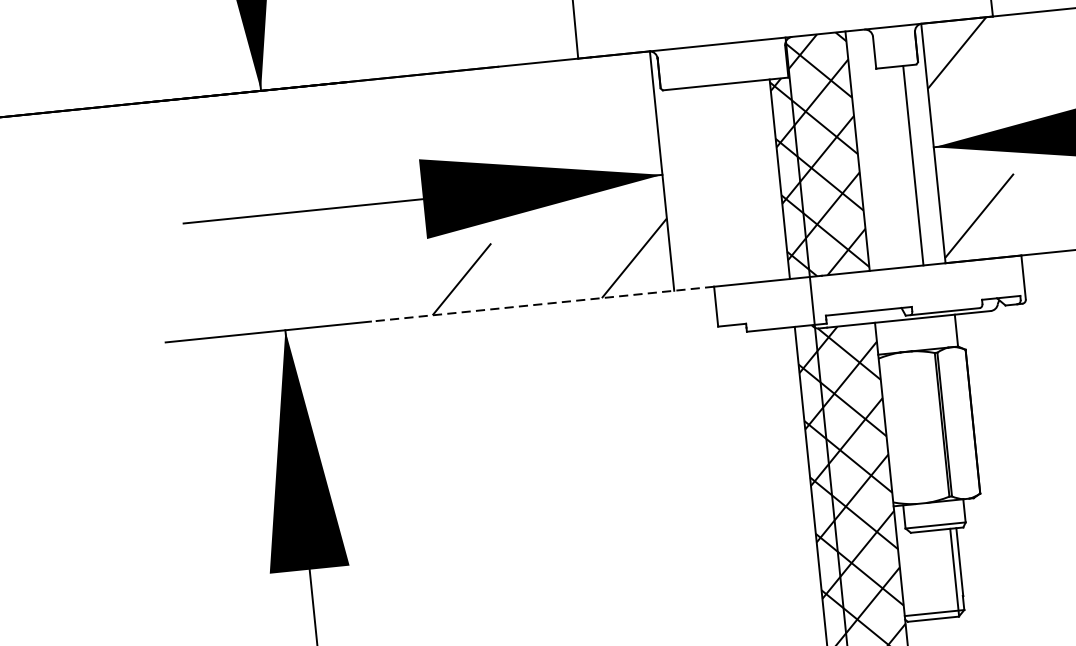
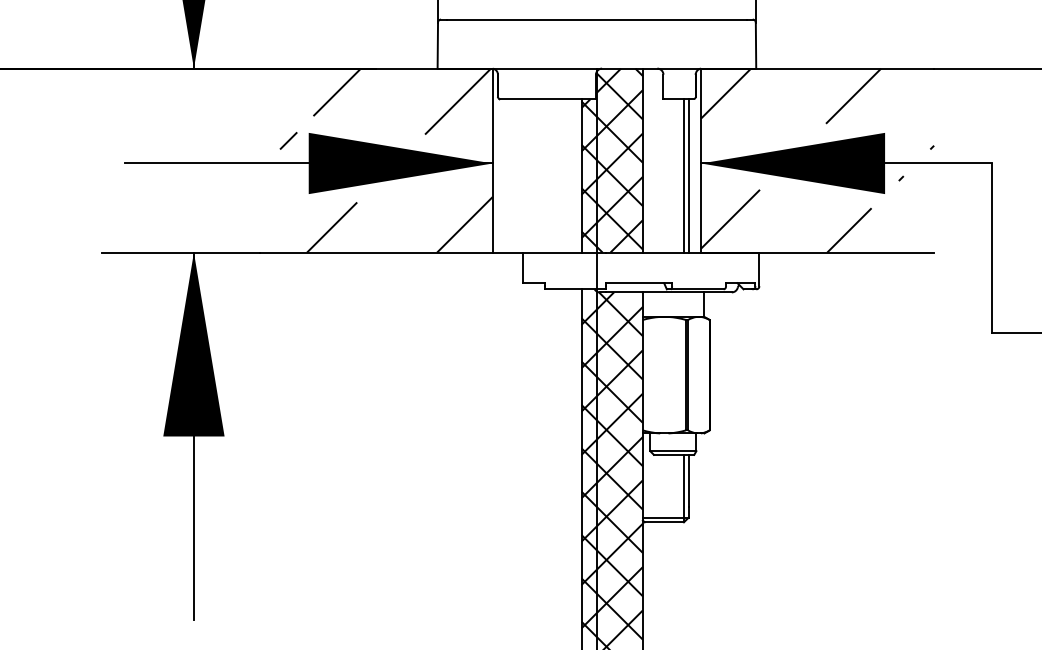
hatch: (515, 117) -> (385, 108), added
line: (918, 164) -> (688, 175), added
line: (542, 304) -> (391, 252), dashed -> solid

